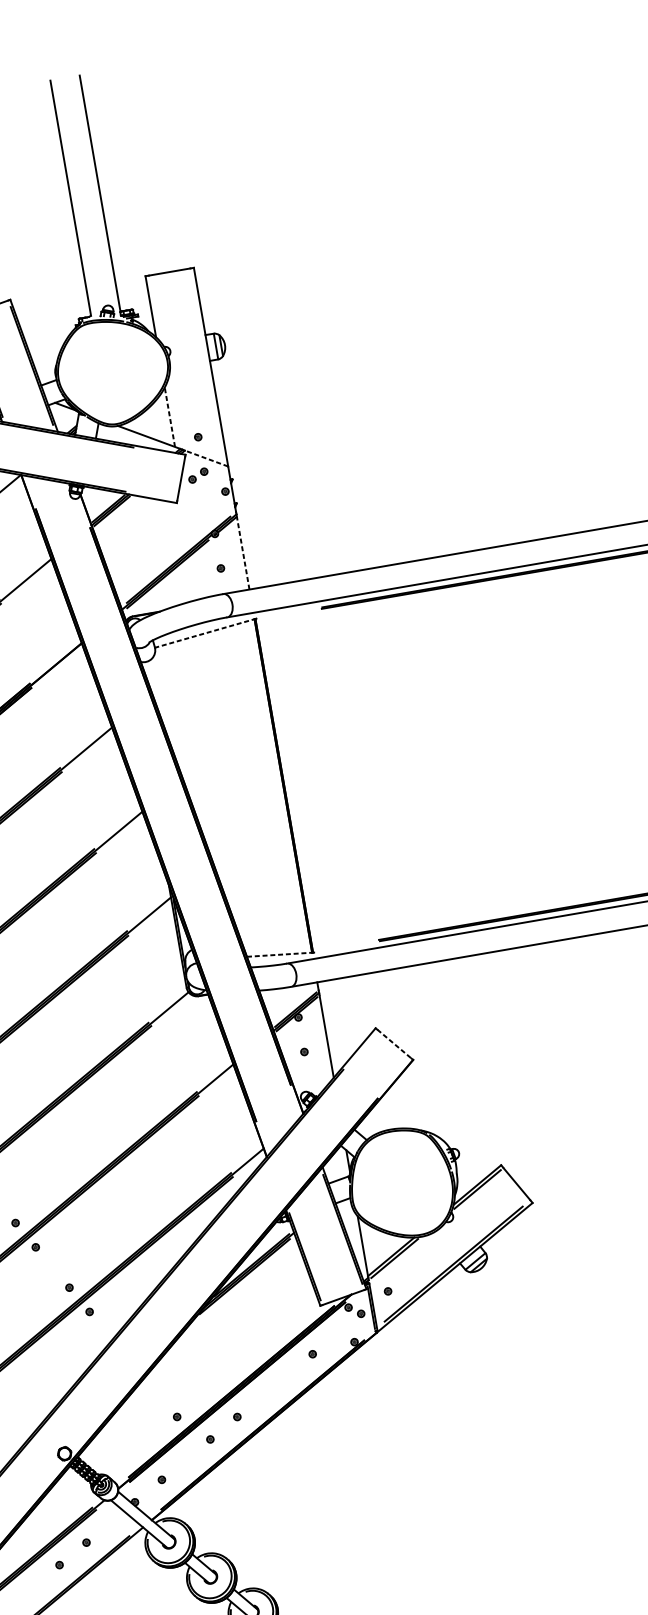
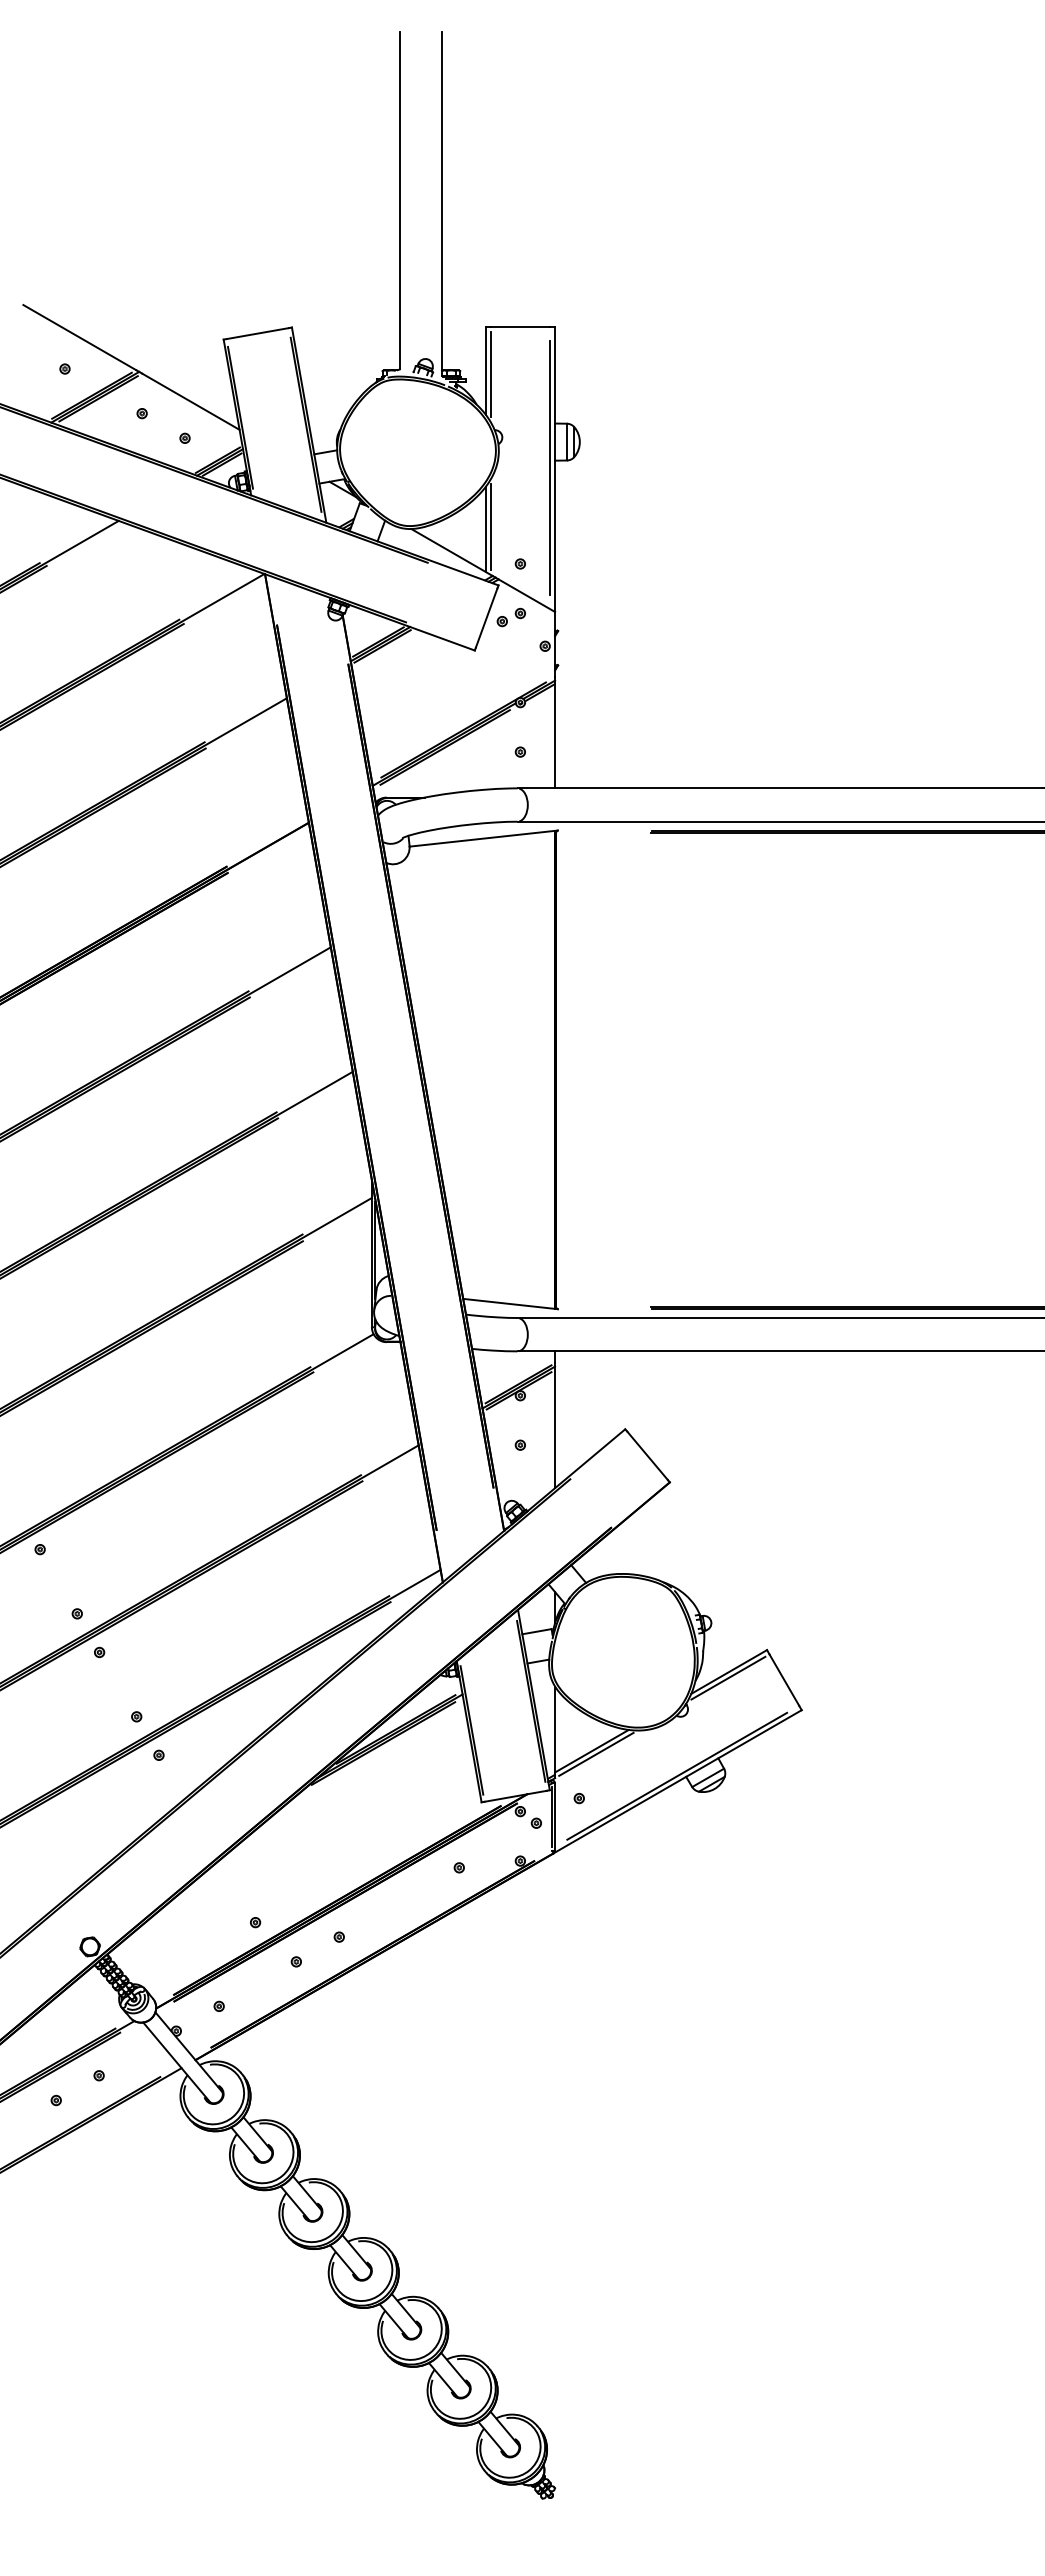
line: (154, 308) -> (490, 374), added
line: (207, 366) -> (550, 468), added
line: (172, 415) -> (490, 527), added
line: (169, 417) -> (485, 529), dashed -> solid
line: (206, 458) -> (526, 595), dashed -> solid
line: (243, 552) -> (555, 735), dashed -> solid
line: (205, 633) -> (483, 838), dashed -> solid
line: (280, 955) -> (510, 1304), dashed -> solid
line: (394, 1043) -> (647, 1455), dashed -> solid

